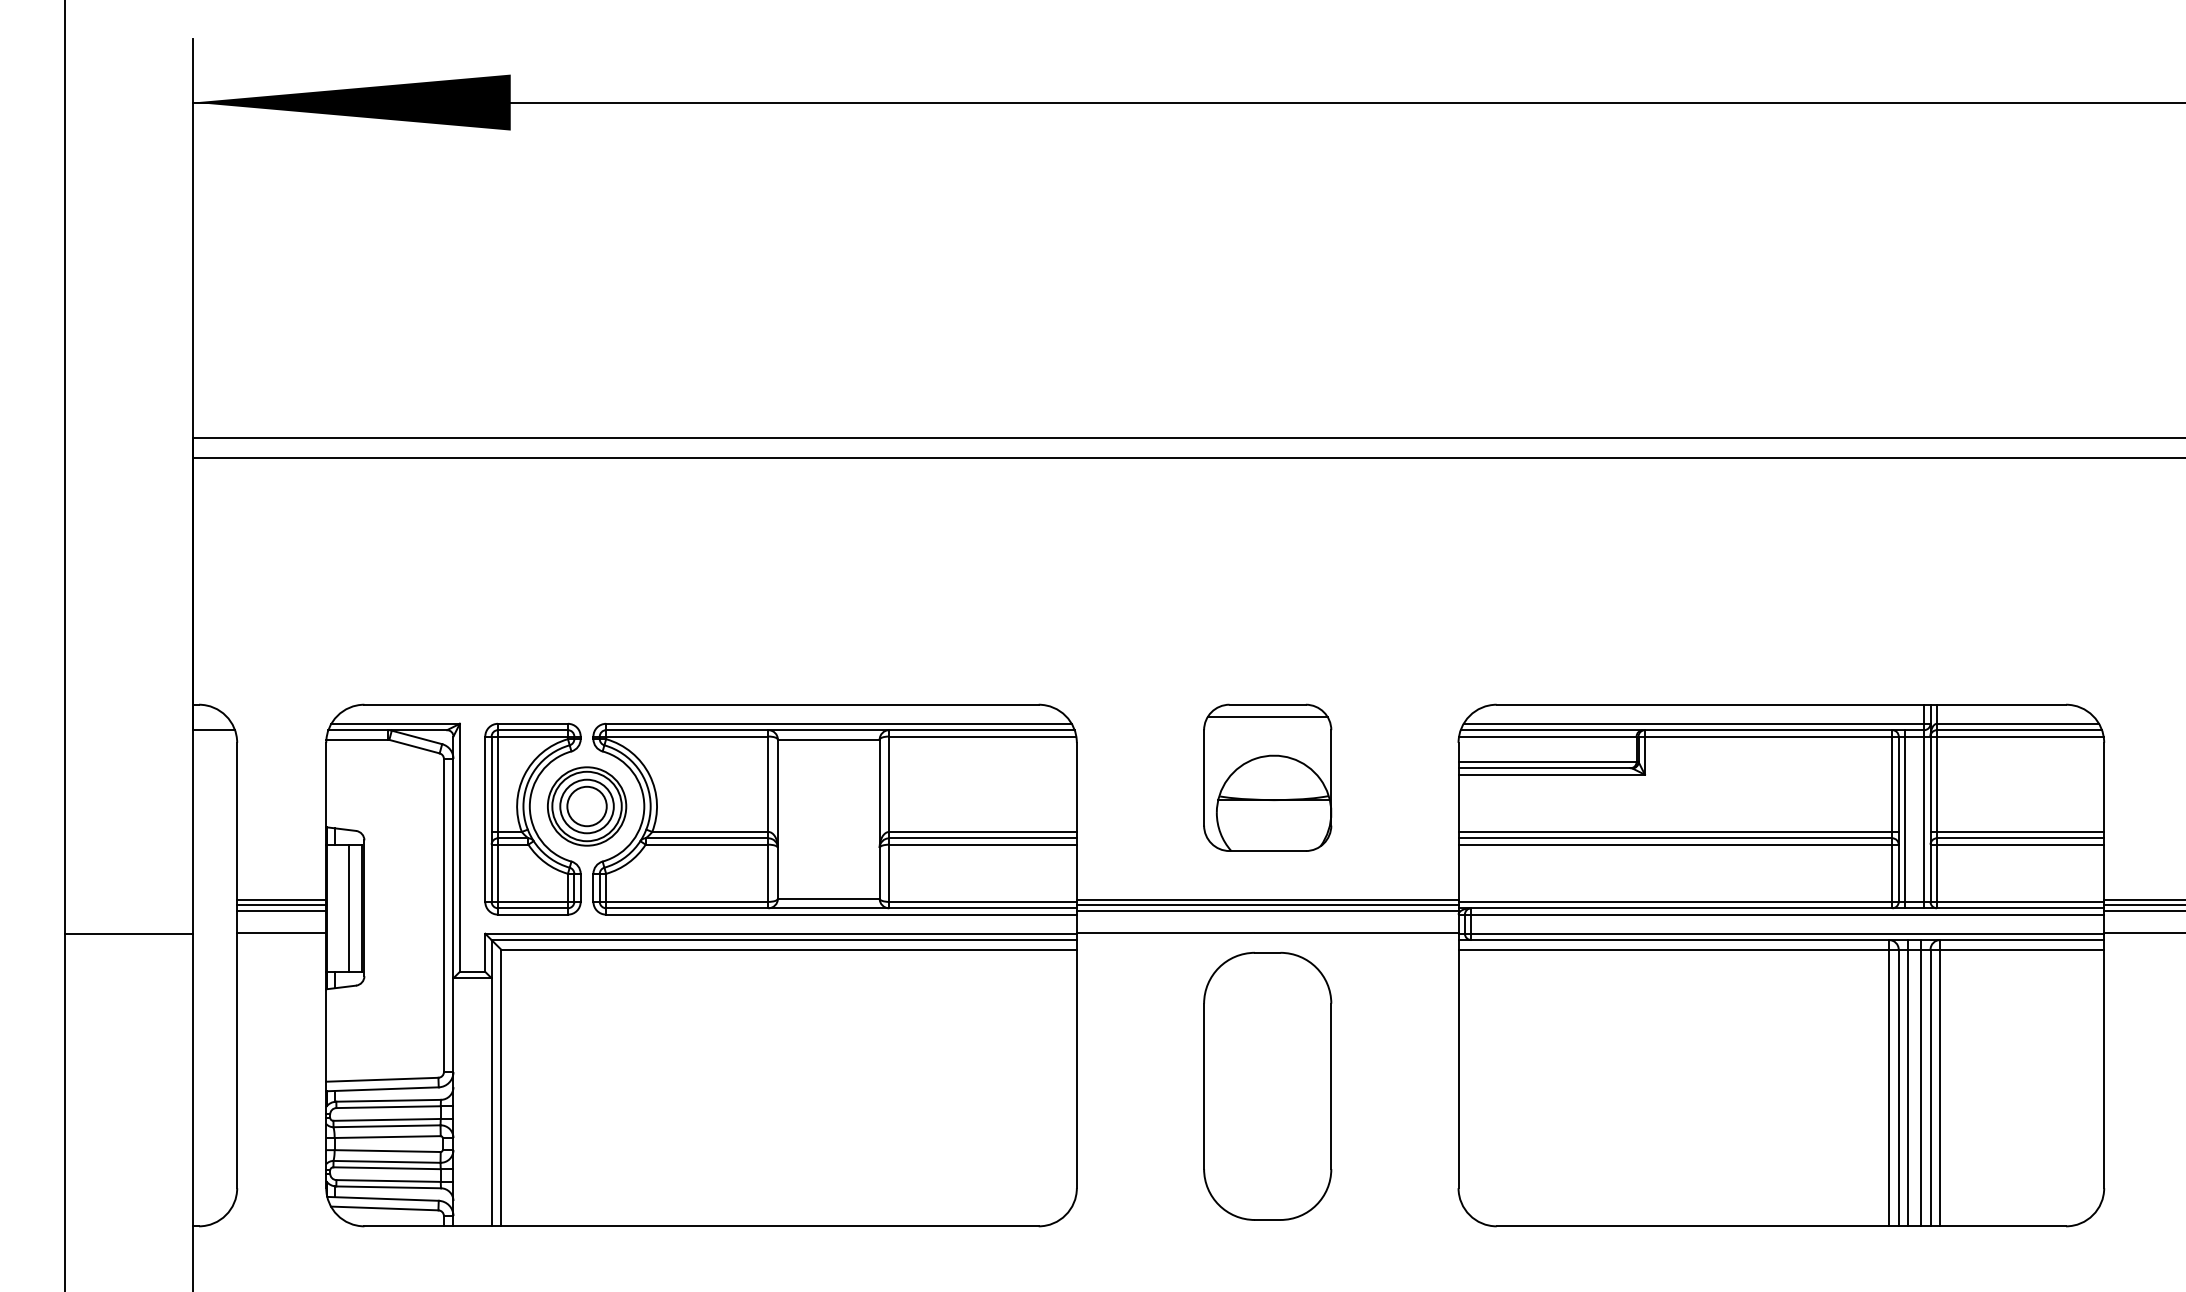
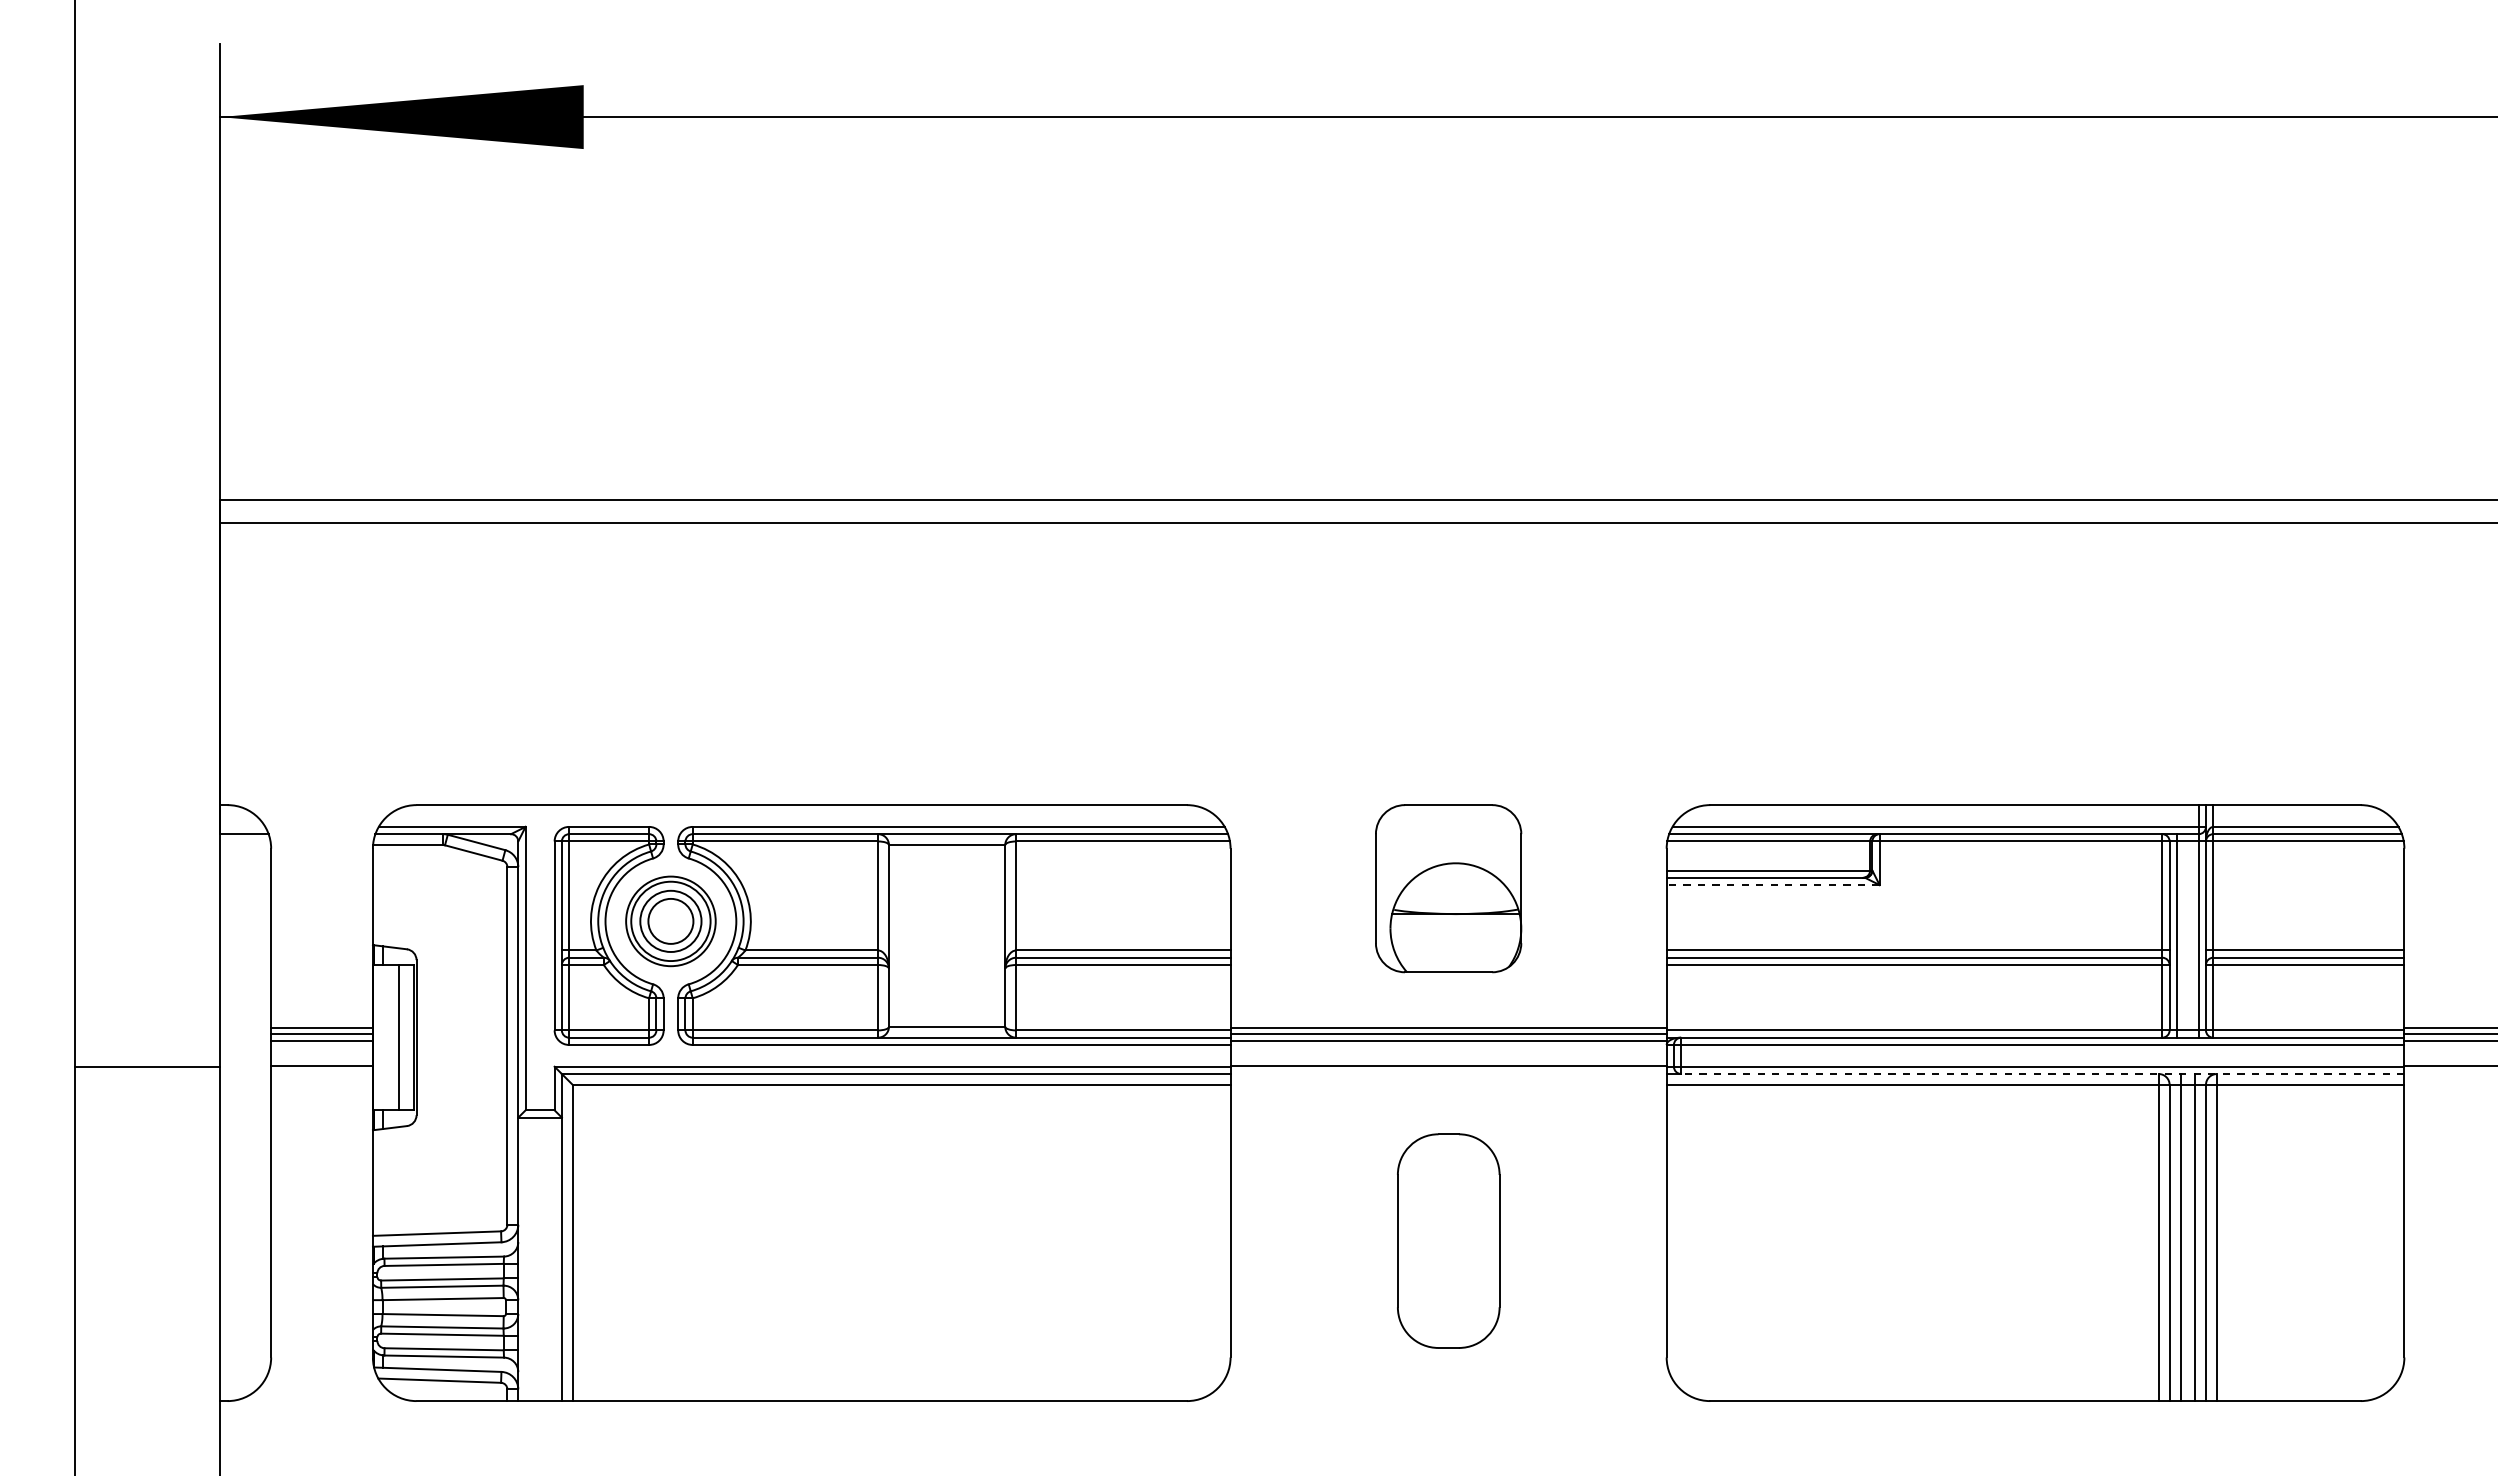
line: (1267, 717) -> (1448, 819), removed
line: (1551, 775) -> (1772, 885), solid -> dashed
line: (1787, 940) -> (2042, 1074), solid -> dashed
part: (1267, 1085) -> (1448, 1240), size x0.7

